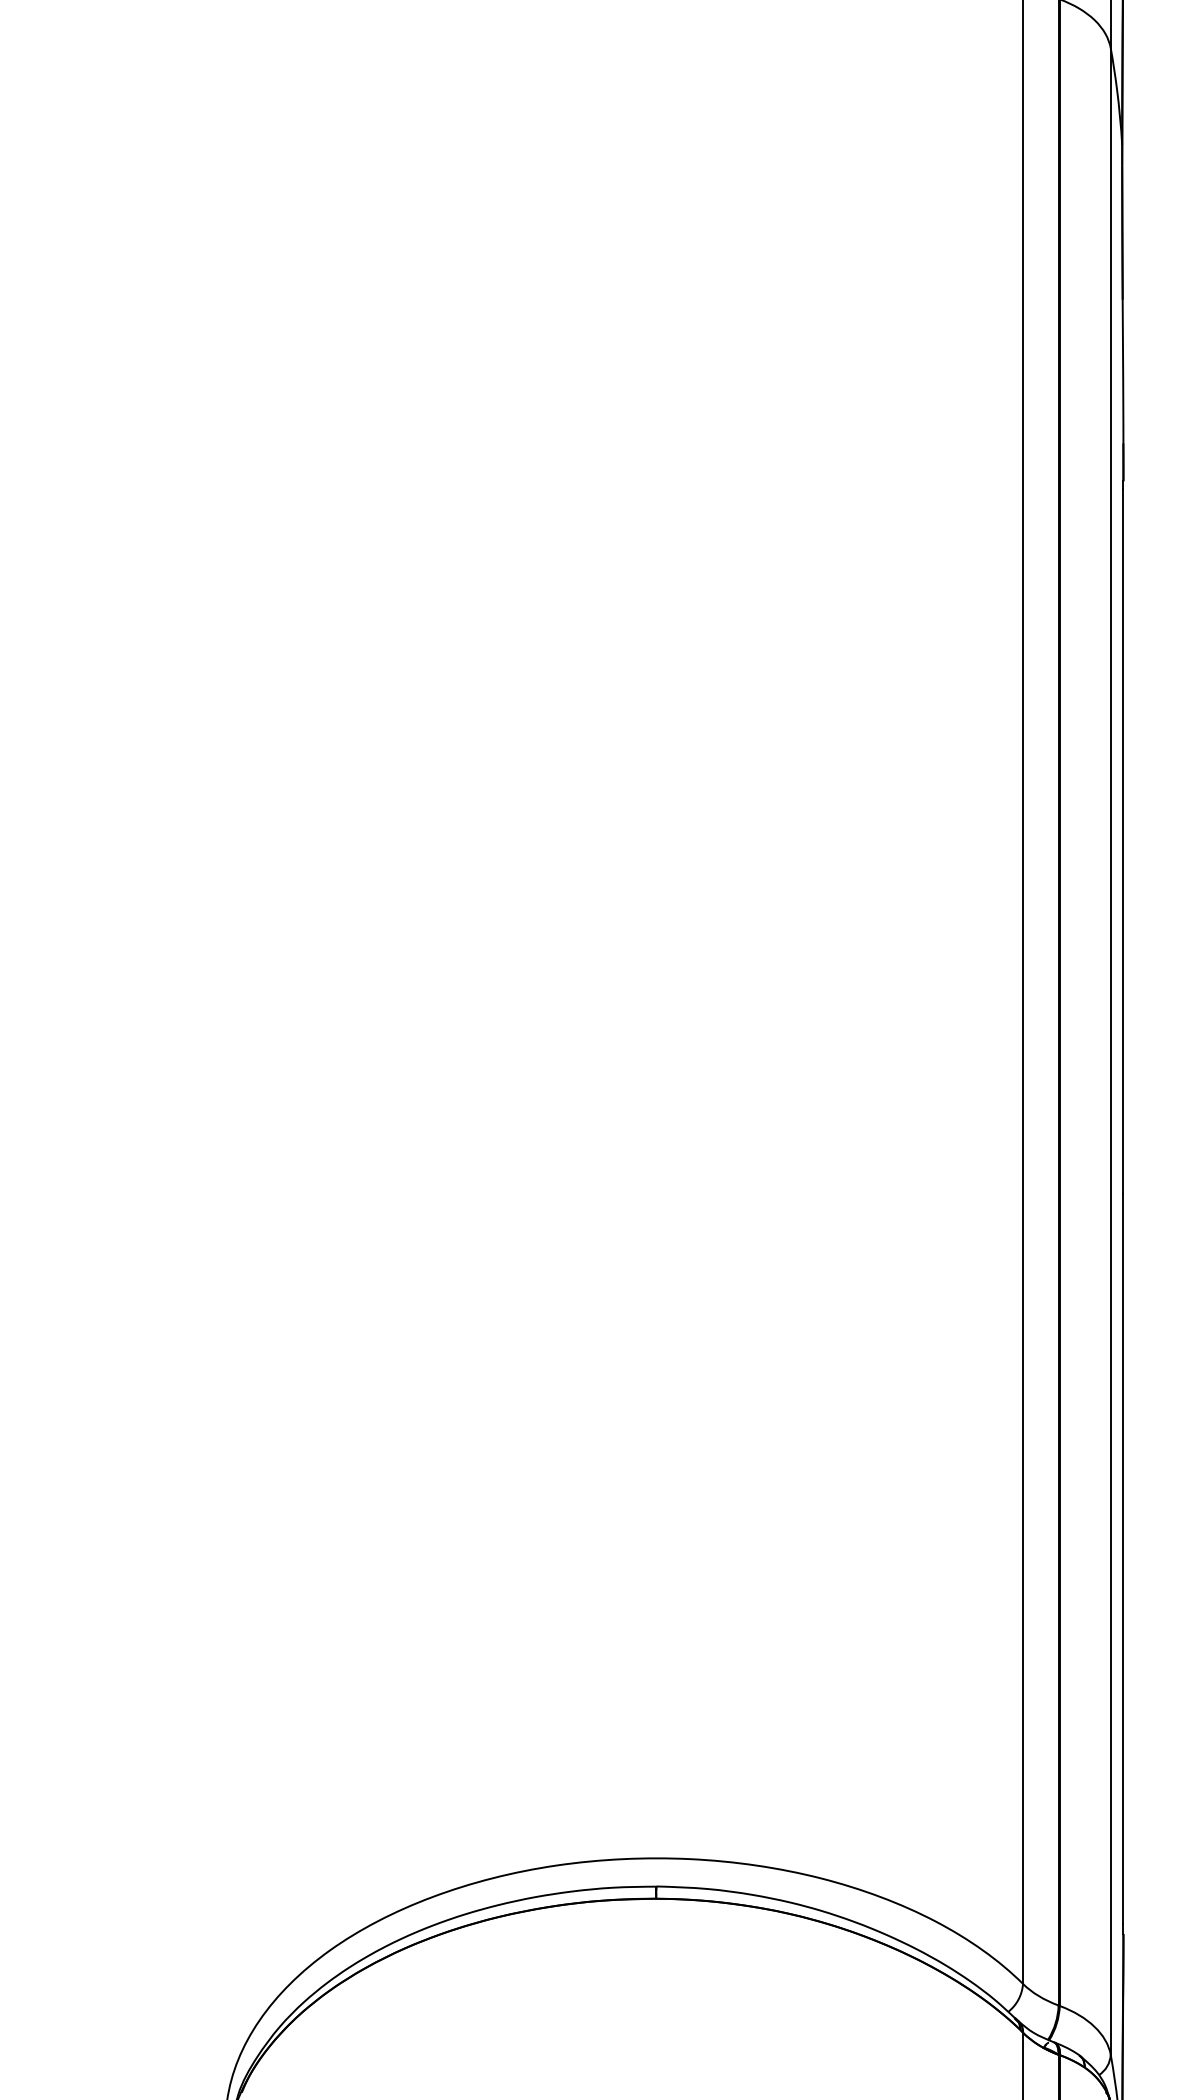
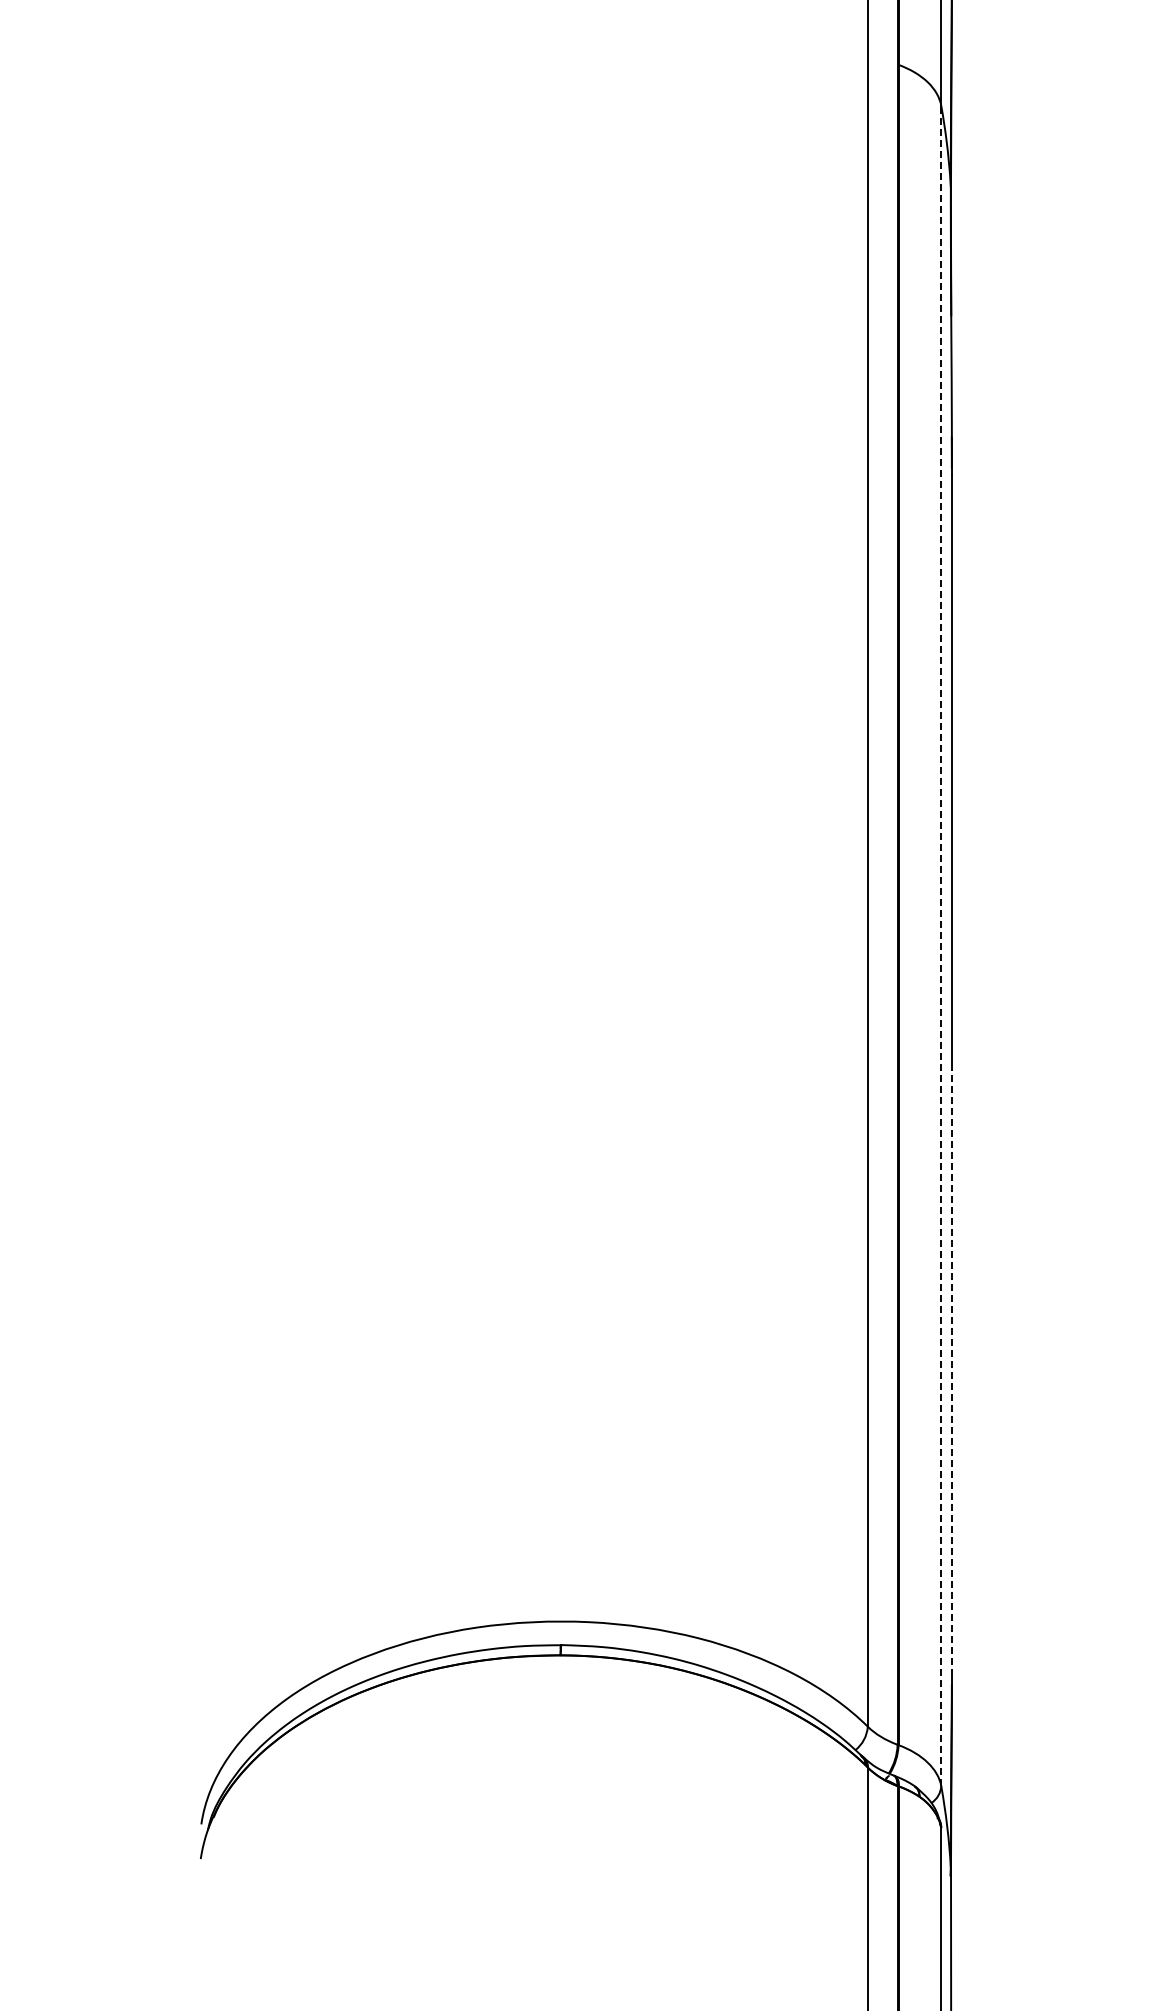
line: (1111, 1051) -> (941, 945), solid -> dashed
line: (1122, 1558) -> (951, 1370), solid -> dashed

